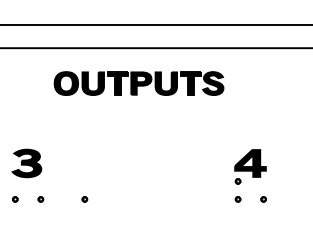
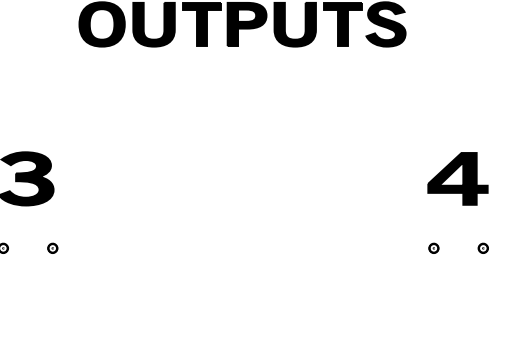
part: (237, 181) -> (432, 213), removed
part: (84, 199) -> (137, 248), removed

